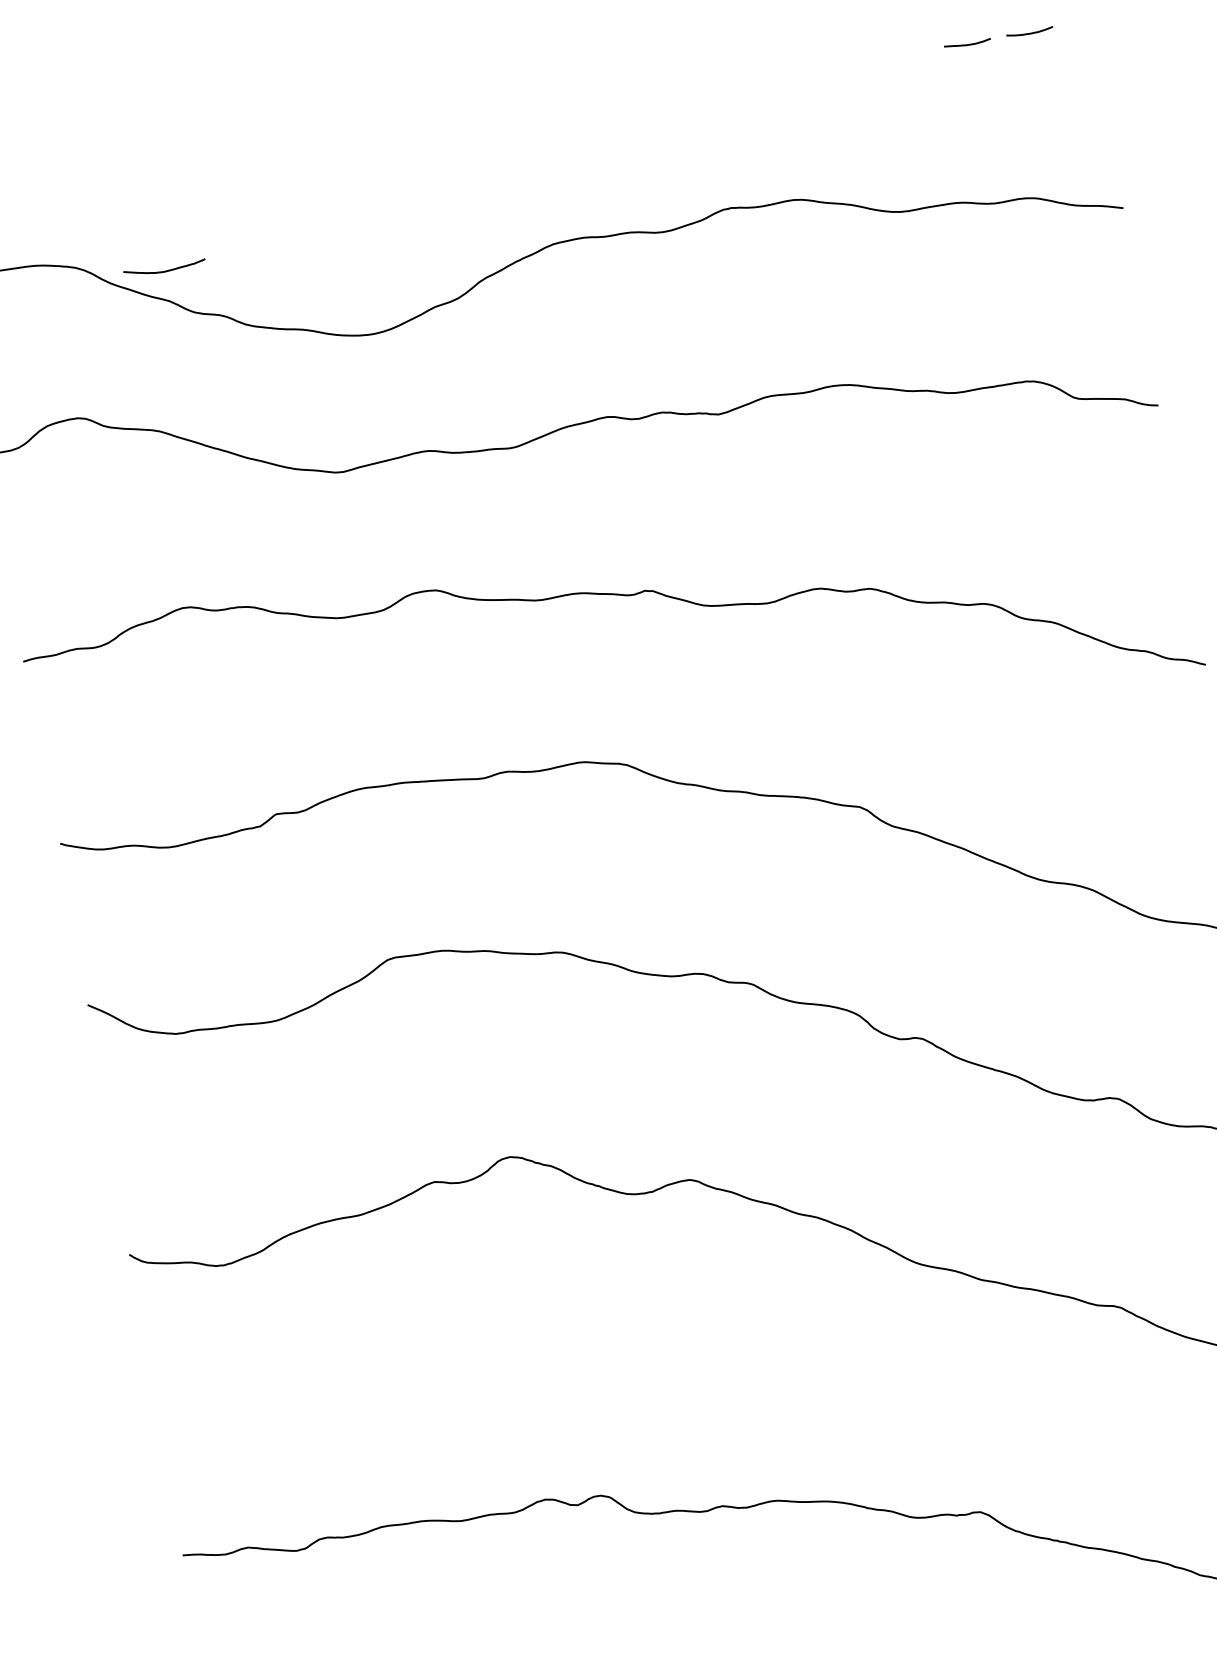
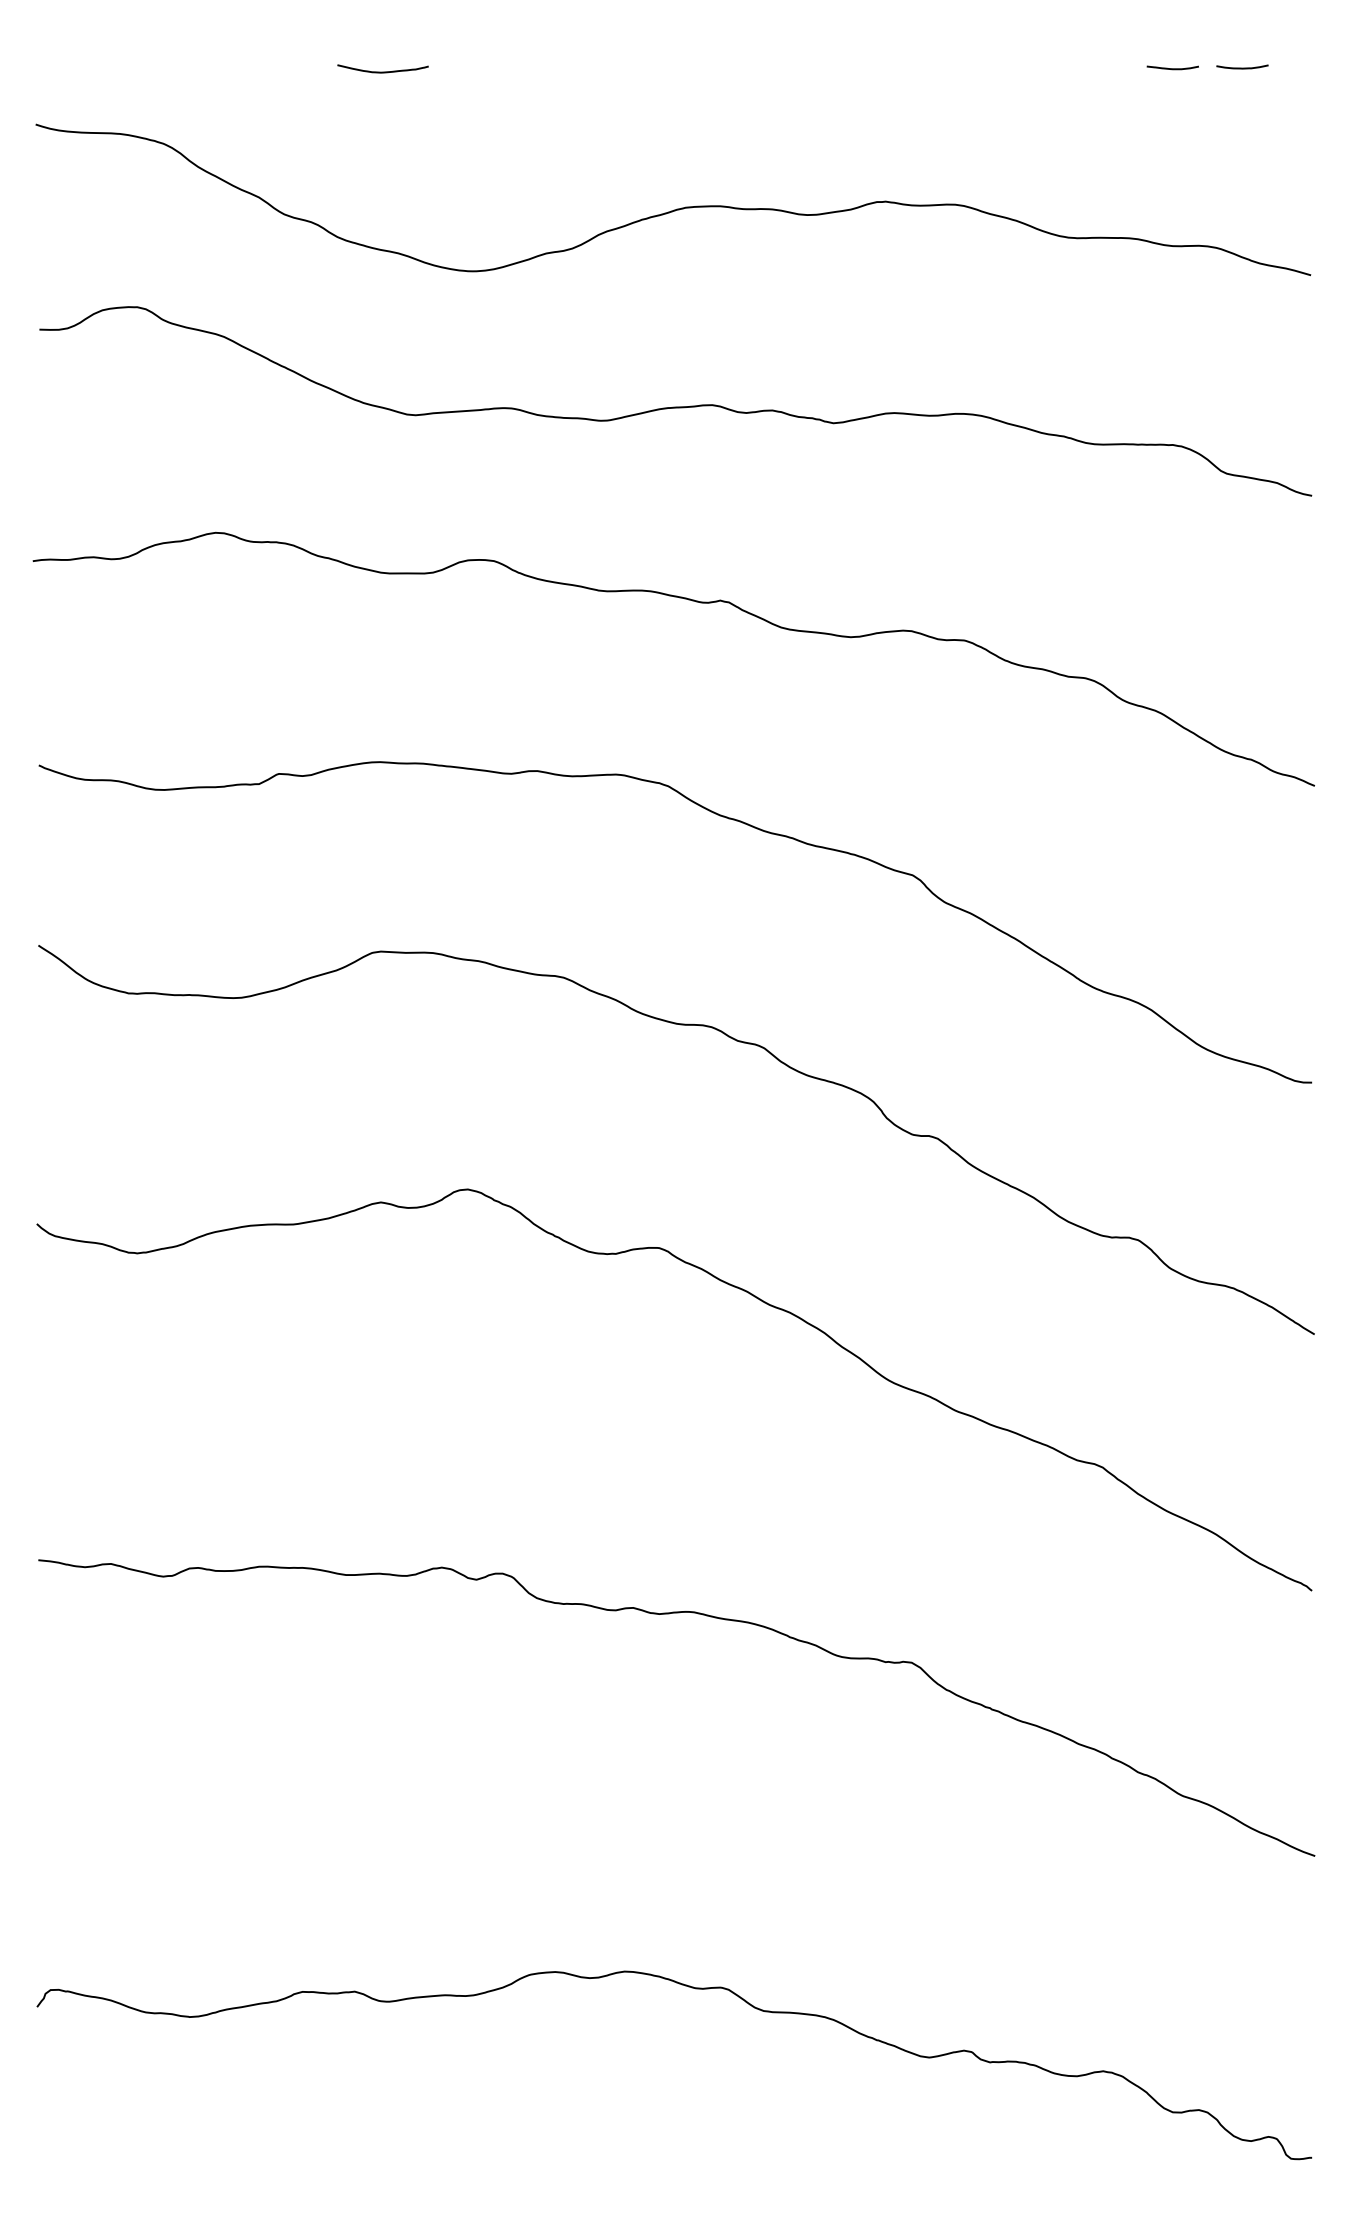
curve: (164, 270) -> (382, 71), moved

